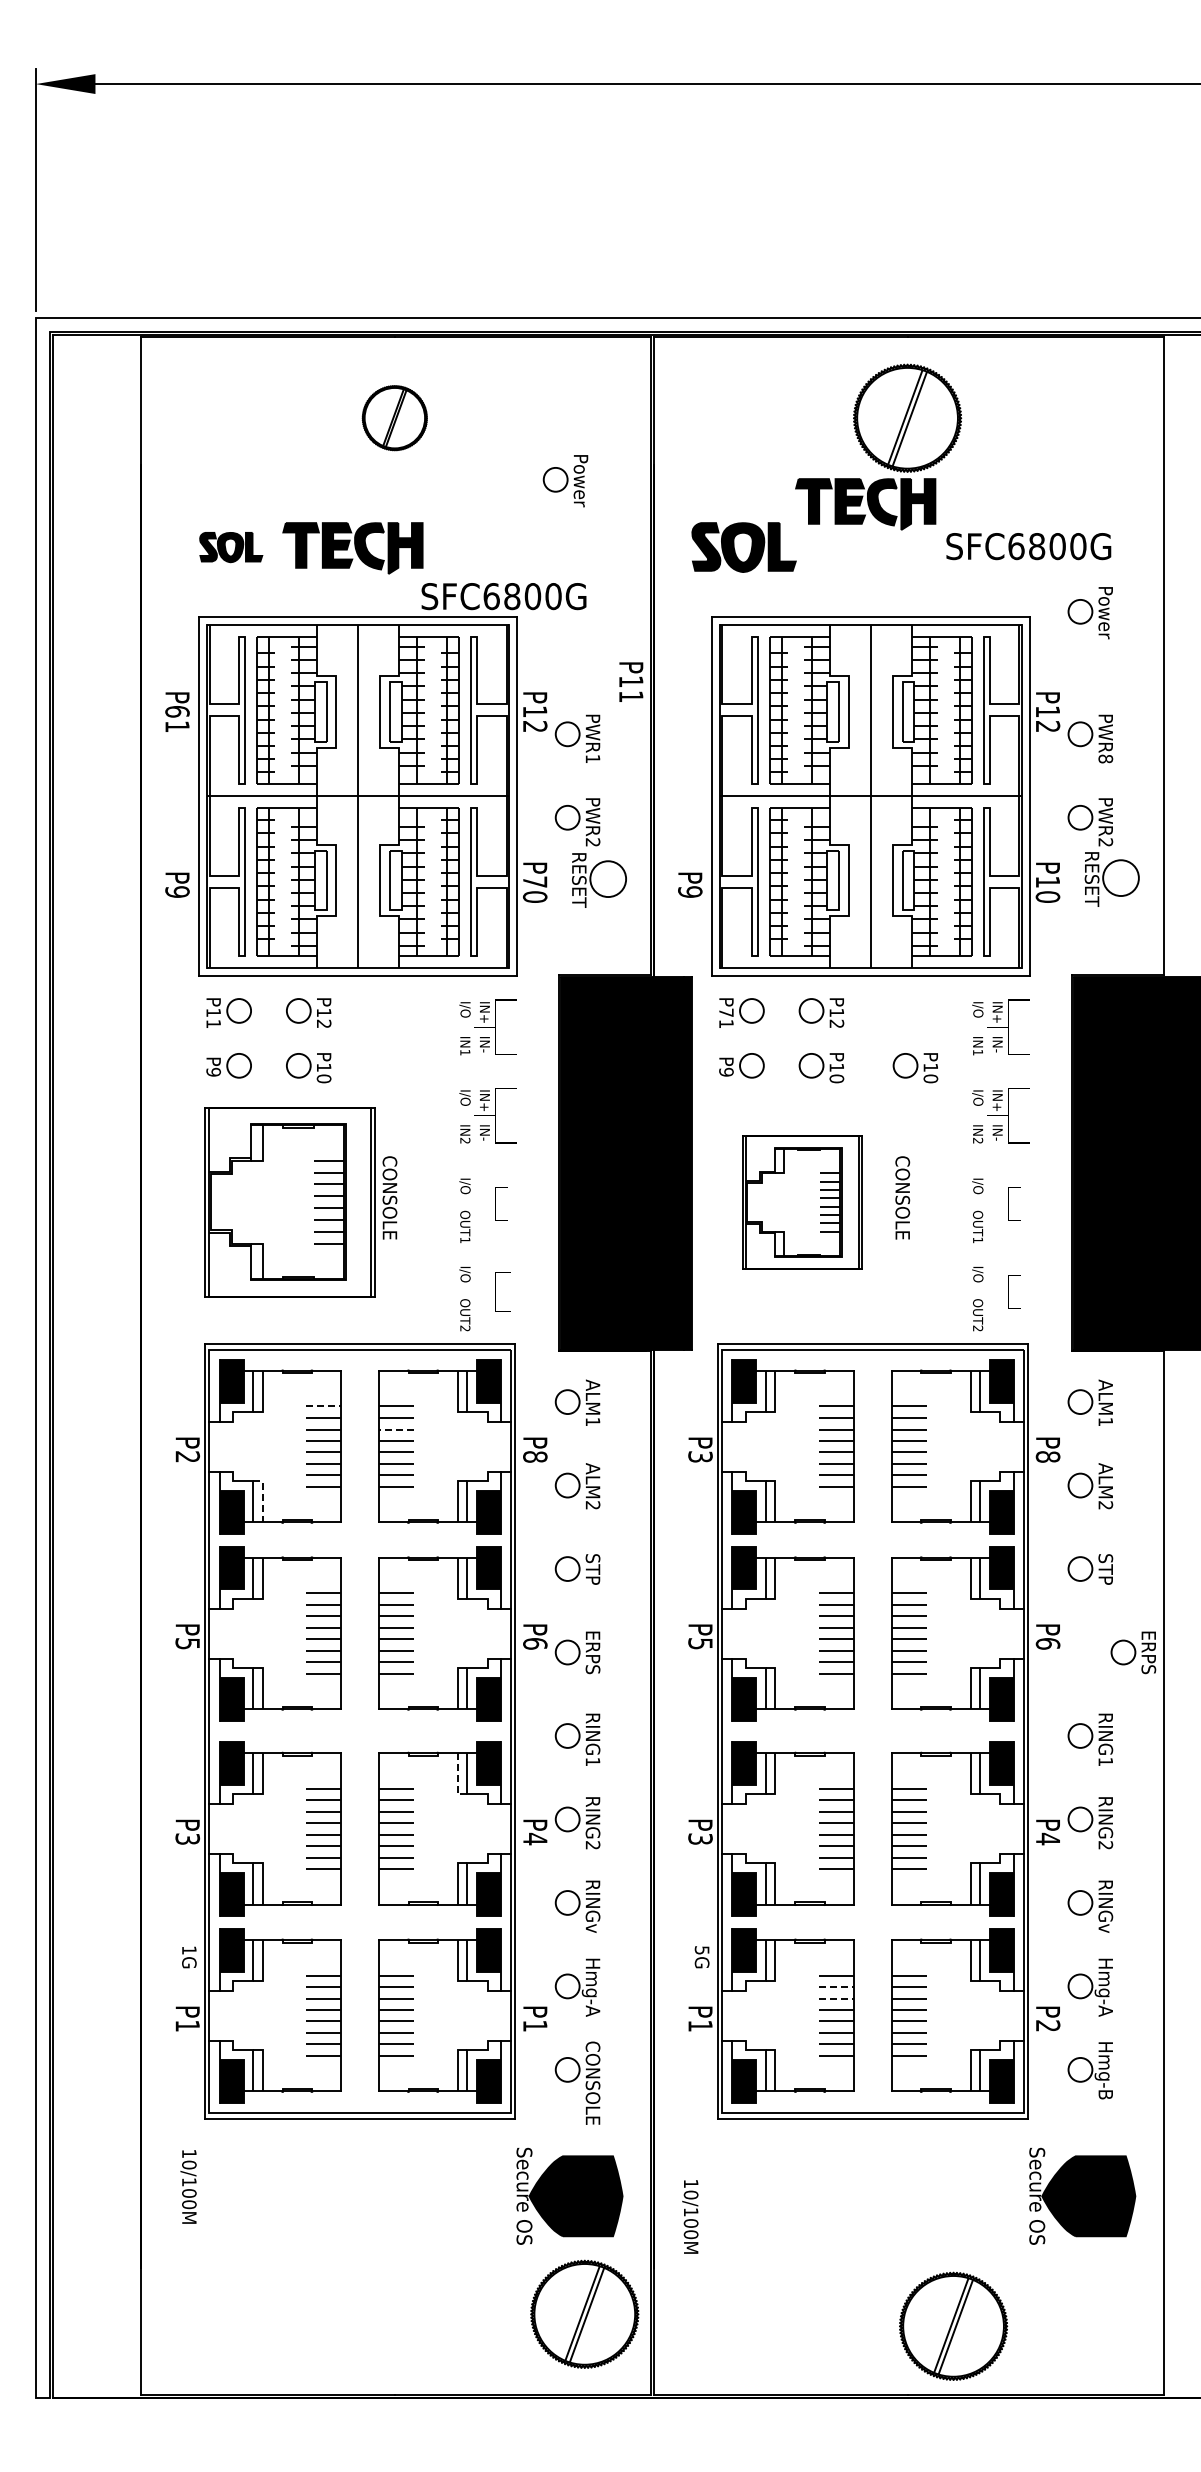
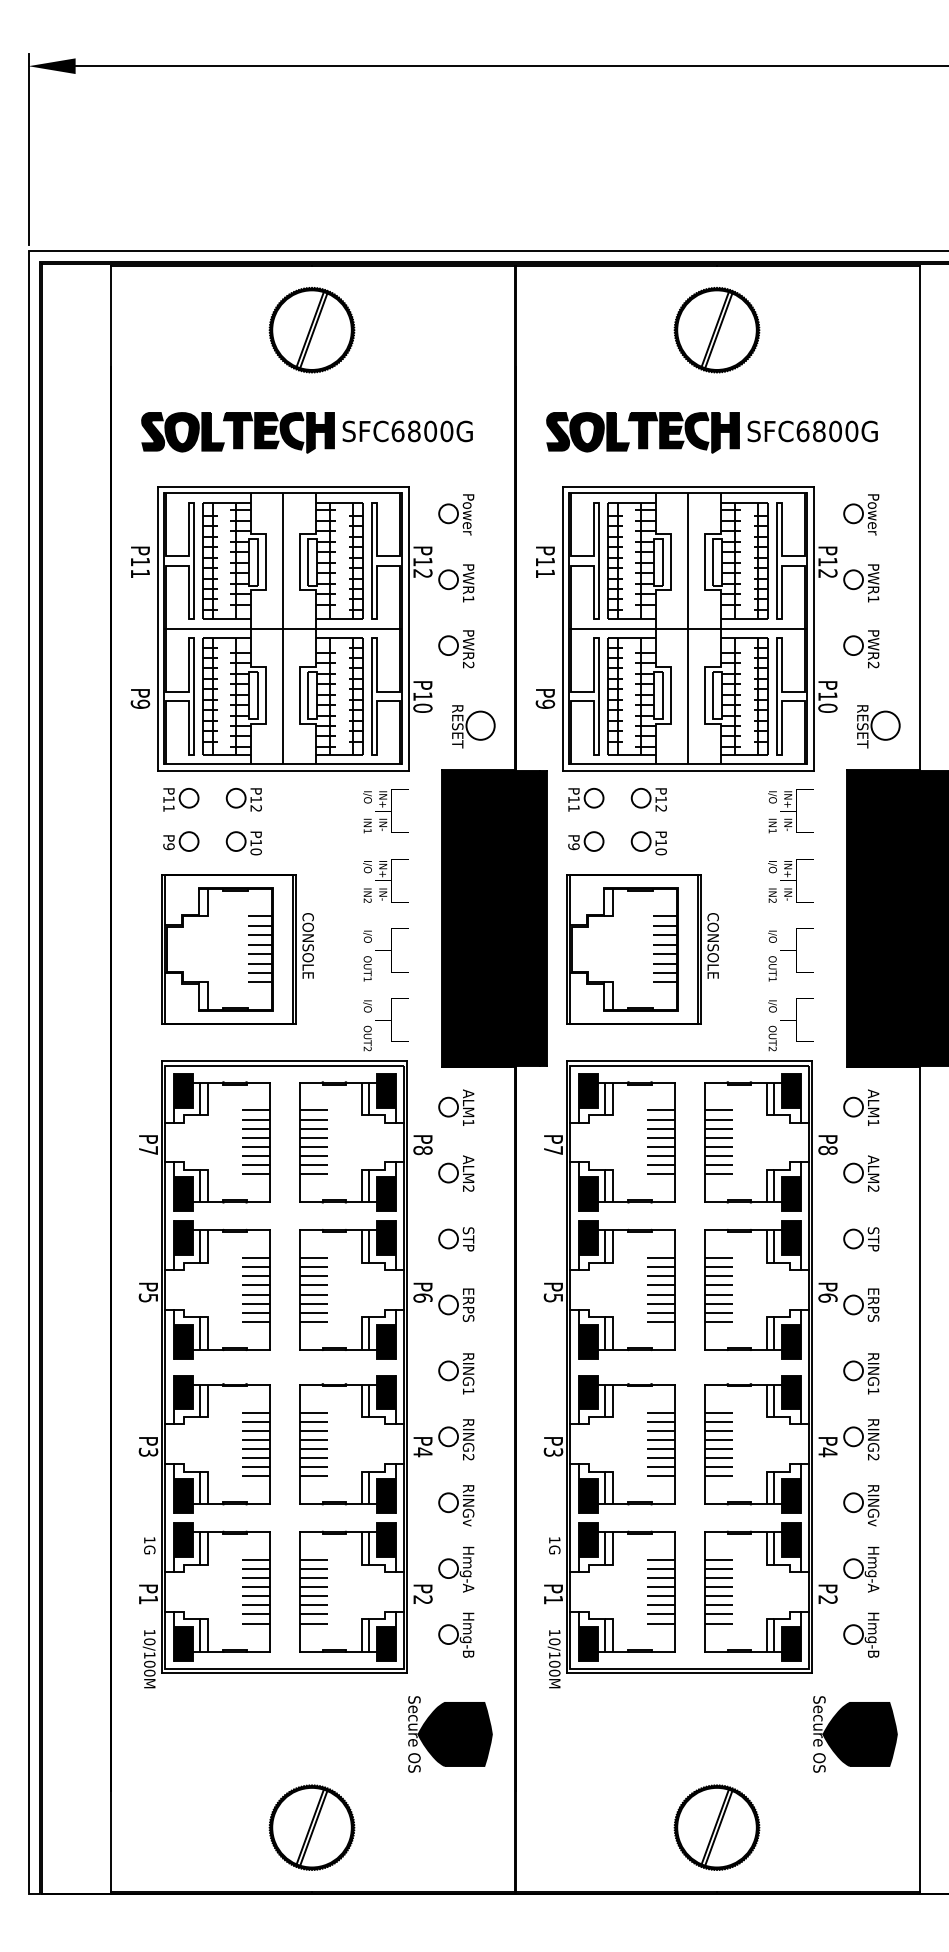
part: (394, 417) -> (311, 329), size x1.67
part: (565, 481) -> (456, 515), moved
part: (865, 504) -> (683, 433), moved
part: (230, 547) -> (182, 432), size x1.67
text: (503, 596) -> (407, 431), moved
part: (1089, 613) -> (860, 515), moved
text: (631, 681) -> (545, 561), moved
text: (177, 711) -> (140, 561), P61 -> P11
text: (1105, 758) -> (873, 598), PWR8 -> PWR1
part: (1111, 879) -> (878, 726), moved
part: (599, 880) -> (473, 726), moved
text: (535, 881) -> (423, 696), P70 -> P10
text: (726, 1012) -> (574, 799), P71 -> P11
part: (915, 1068) -> (723, 843), removed
part: (802, 1202) -> (634, 949), size x1.43
part: (495, 1203) -> (391, 950), size x1.67
part: (1008, 1203) -> (796, 950), size x1.67
part: (495, 1291) -> (391, 1019), size x1.43
part: (1008, 1291) -> (796, 1019), size x1.67
line: (323, 1406) -> (255, 1110), dashed -> solid
line: (396, 1429) -> (313, 1128), dashed -> solid
text: (187, 1456) -> (148, 1150), P2 -> P7
text: (700, 1456) -> (553, 1150), P3 -> P7
line: (262, 1496) -> (207, 1181), dashed -> solid
part: (1133, 1652) -> (861, 1304), moved
line: (457, 1778) -> (361, 1404), dashed -> solid
text: (701, 1950) -> (554, 1540), 5G -> 1G
line: (836, 1987) -> (660, 1569), dashed -> solid
line: (836, 1998) -> (660, 1578), dashed -> solid
text: (535, 2025) -> (423, 1599), P1 -> P2
text: (590, 2082) -> (466, 1644), CONSOLE -> Hmg-B
text: (188, 2186) -> (149, 1658), moved
text: (690, 2216) -> (554, 1658), moved
part: (584, 2313) -> (311, 1827), moved
part: (953, 2325) -> (716, 1827), moved

